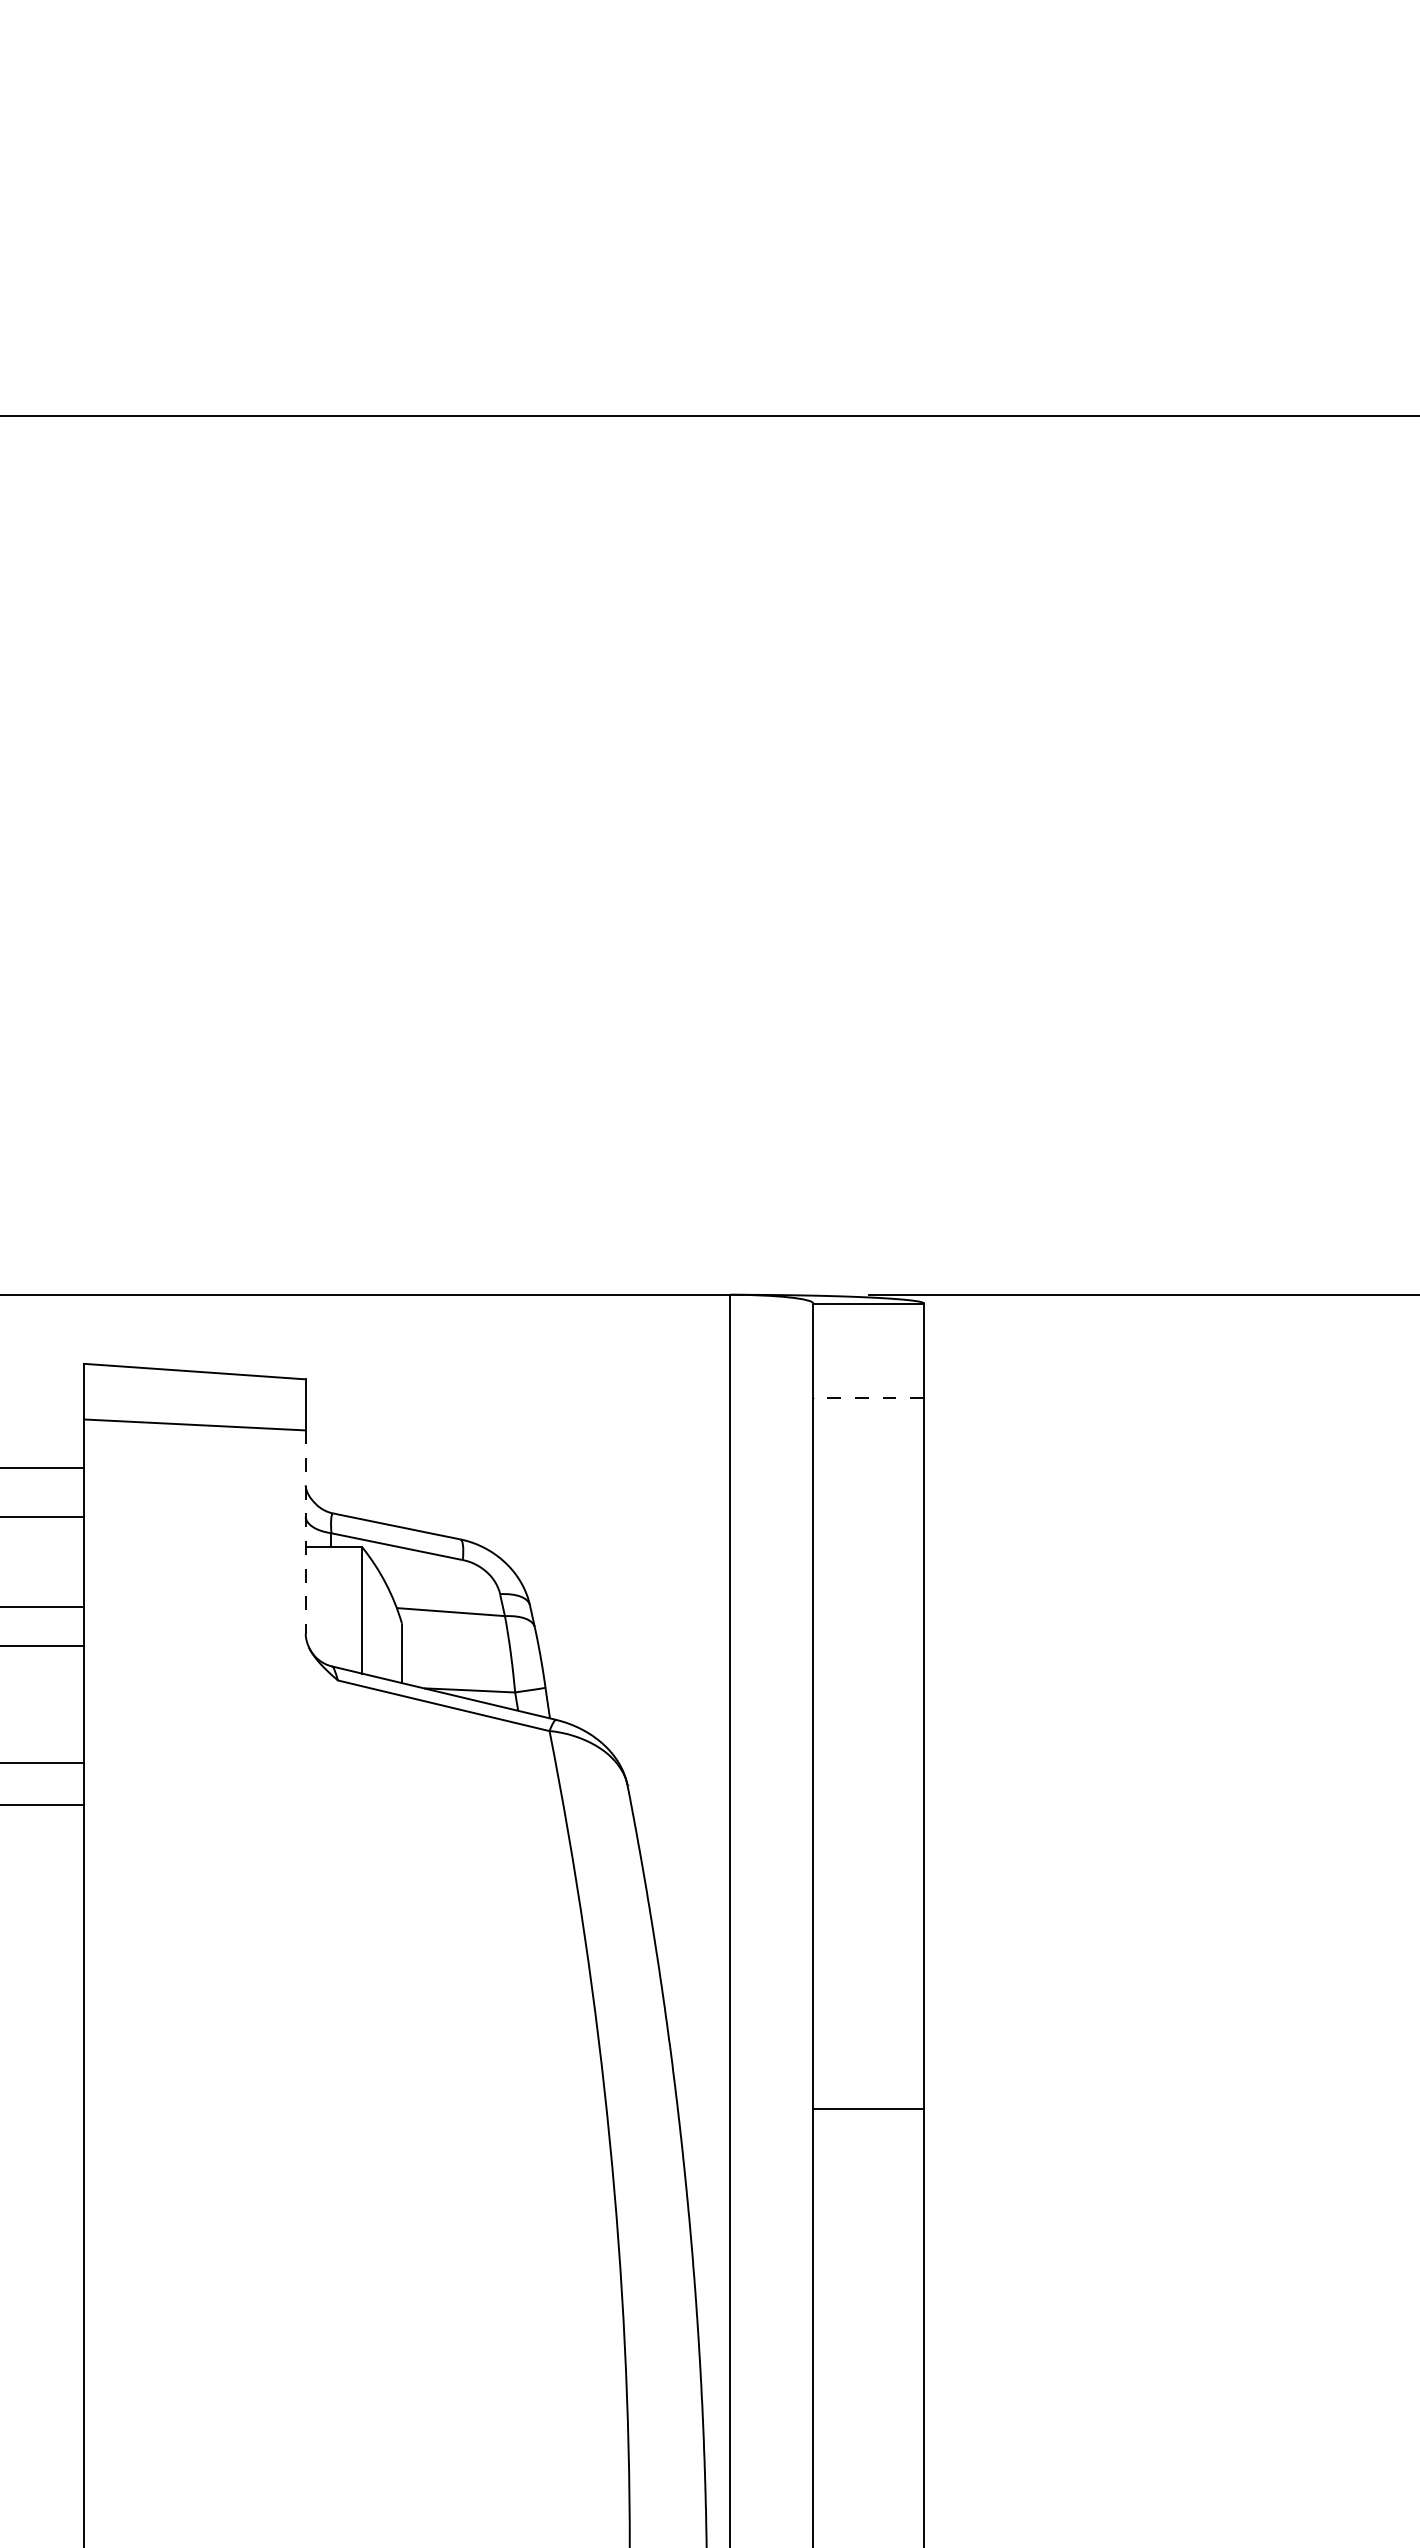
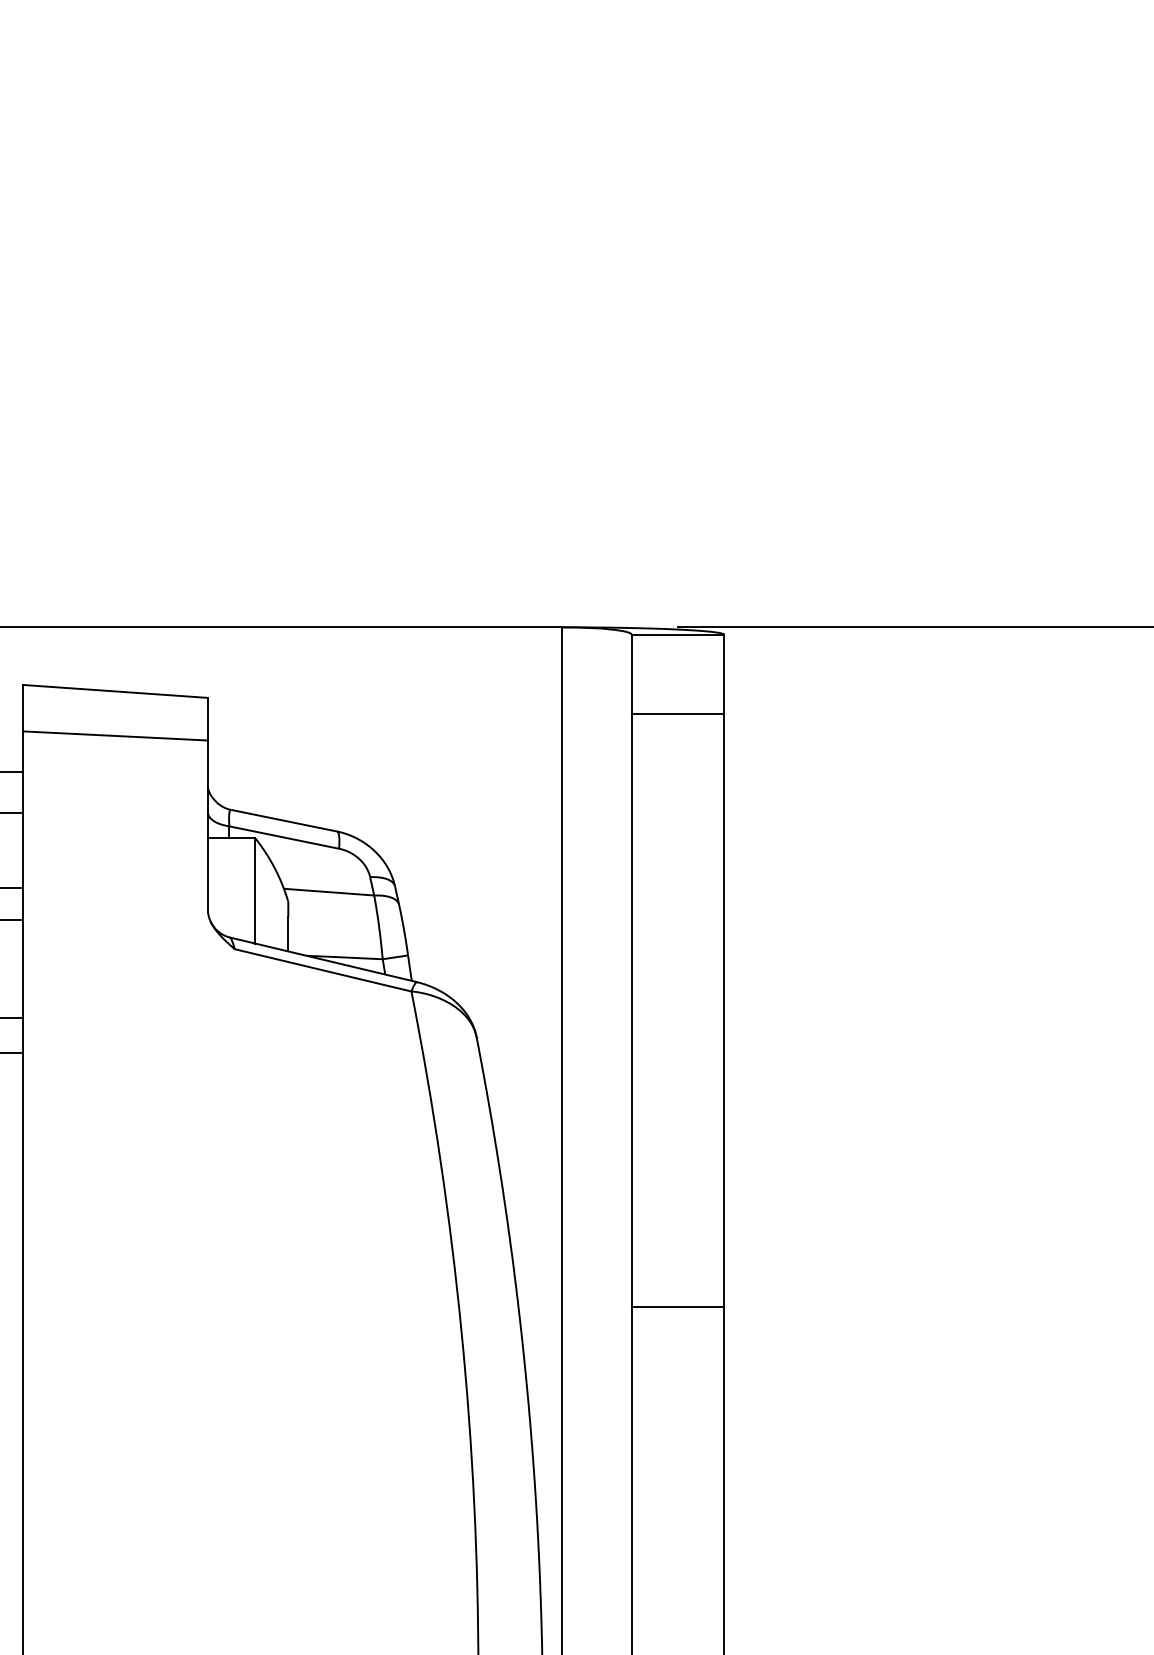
line: (868, 1398) -> (677, 713), dashed -> solid
line: (305, 1532) -> (207, 825), dashed -> solid

